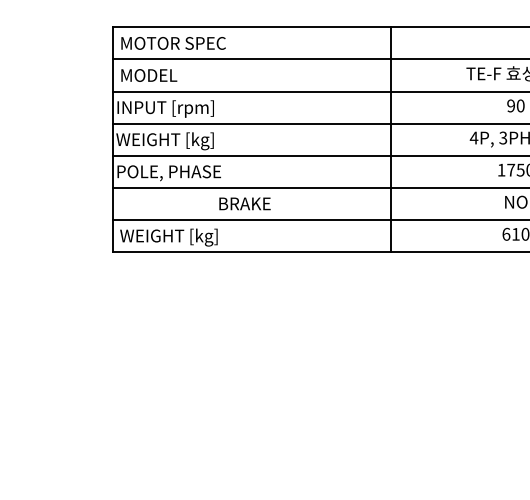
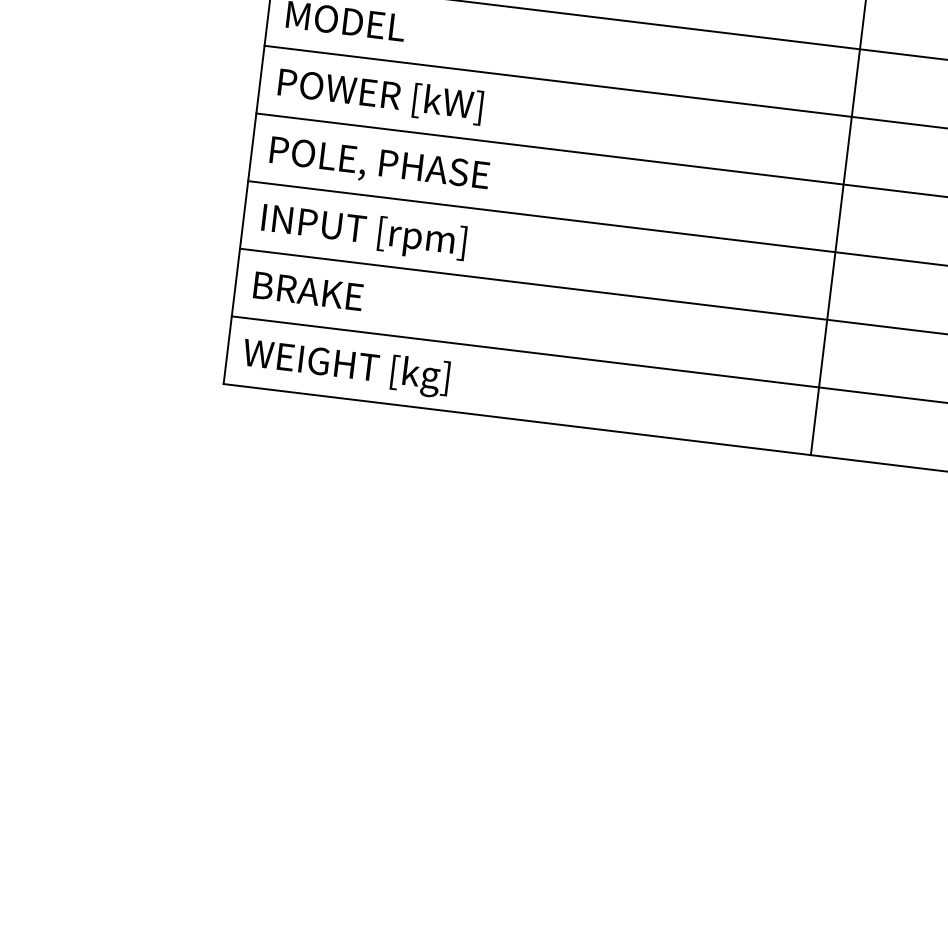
text: (167, 108) -> (375, 95), INPUT [rpm] -> POWER [kW]
text: (170, 141) -> (373, 165), WEIGHT [kg] -> POLE, PHASE
text: (169, 173) -> (363, 232), POLE, PHASE -> INPUT [rpm]
text: (244, 203) -> (307, 290), moved

